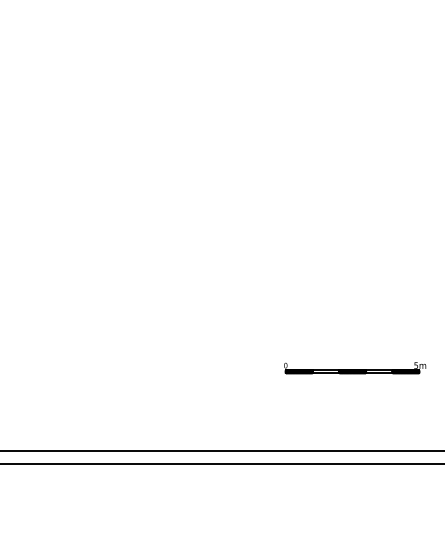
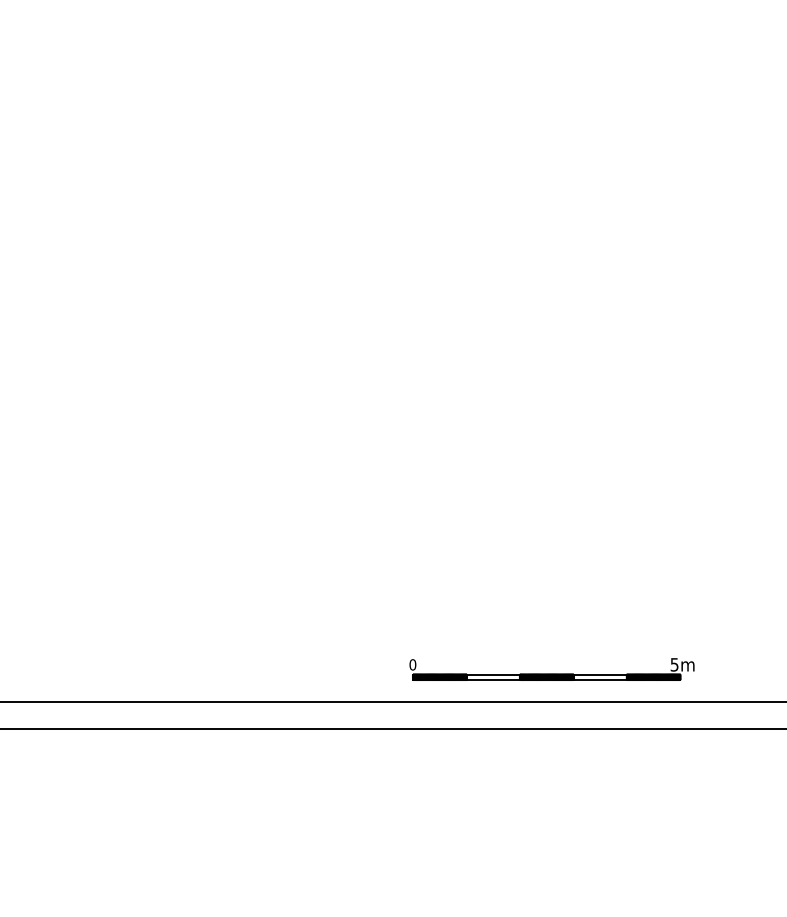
part: (355, 368) -> (552, 670), moved

